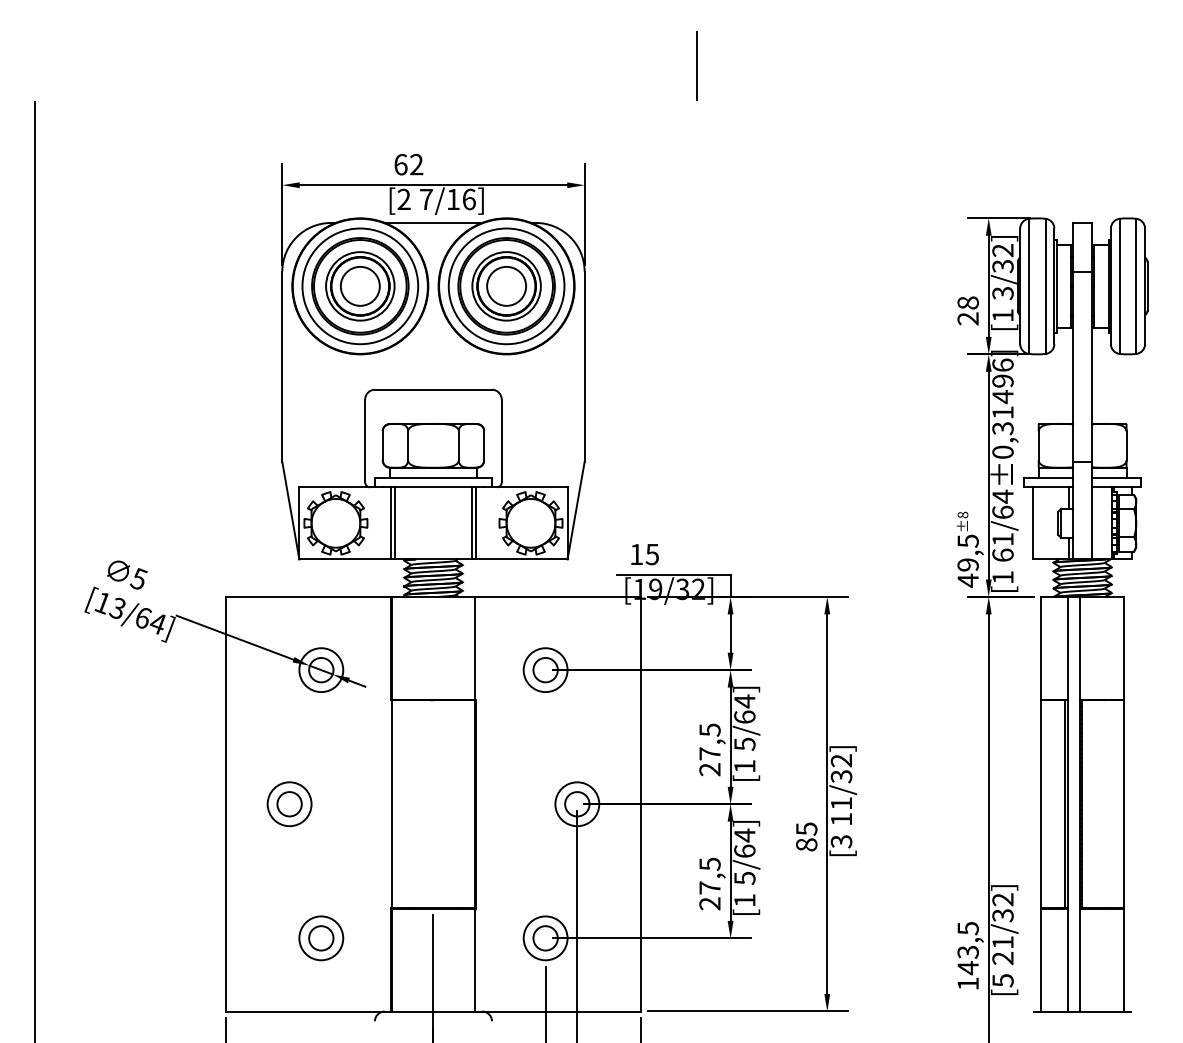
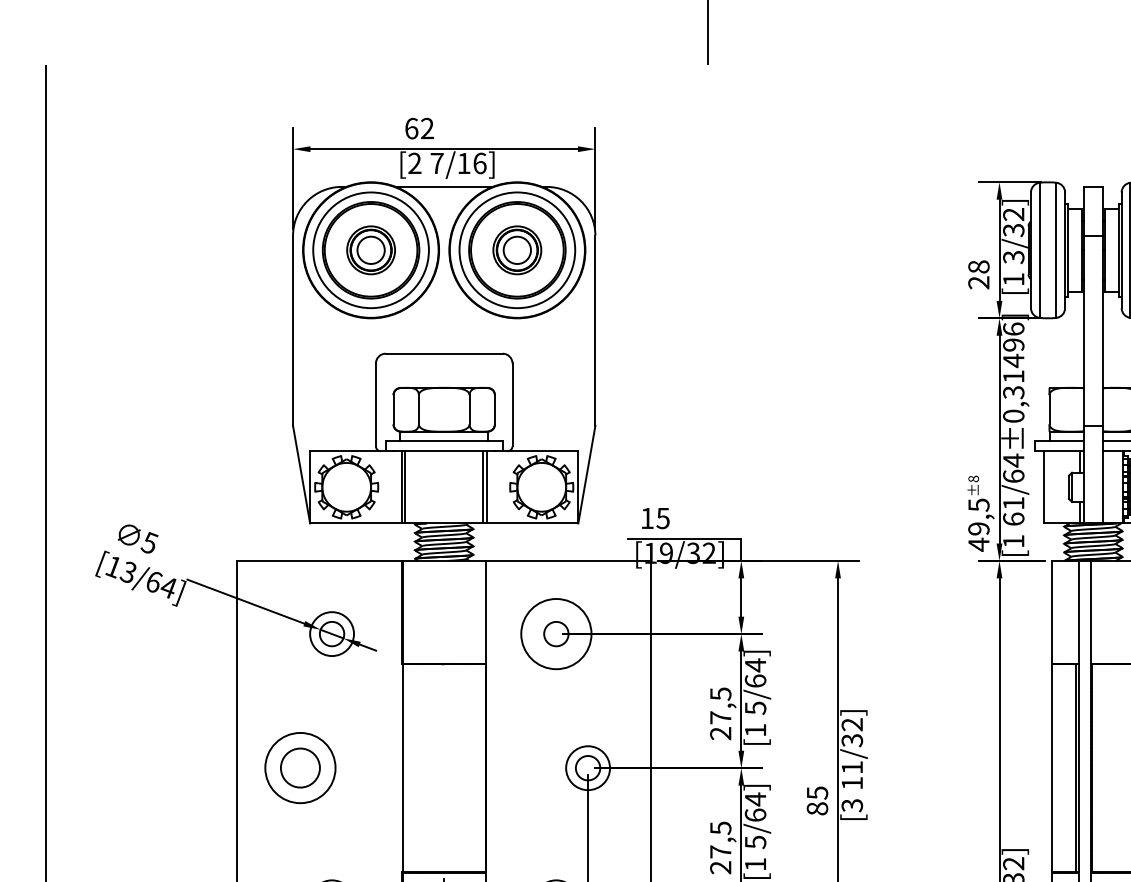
part: (360, 286) -> (371, 250), size x0.7
part: (506, 286) -> (517, 250), size x0.7
circle: (545, 670) -> (556, 634), size x1.6
part: (289, 804) -> (300, 768), size x1.6

